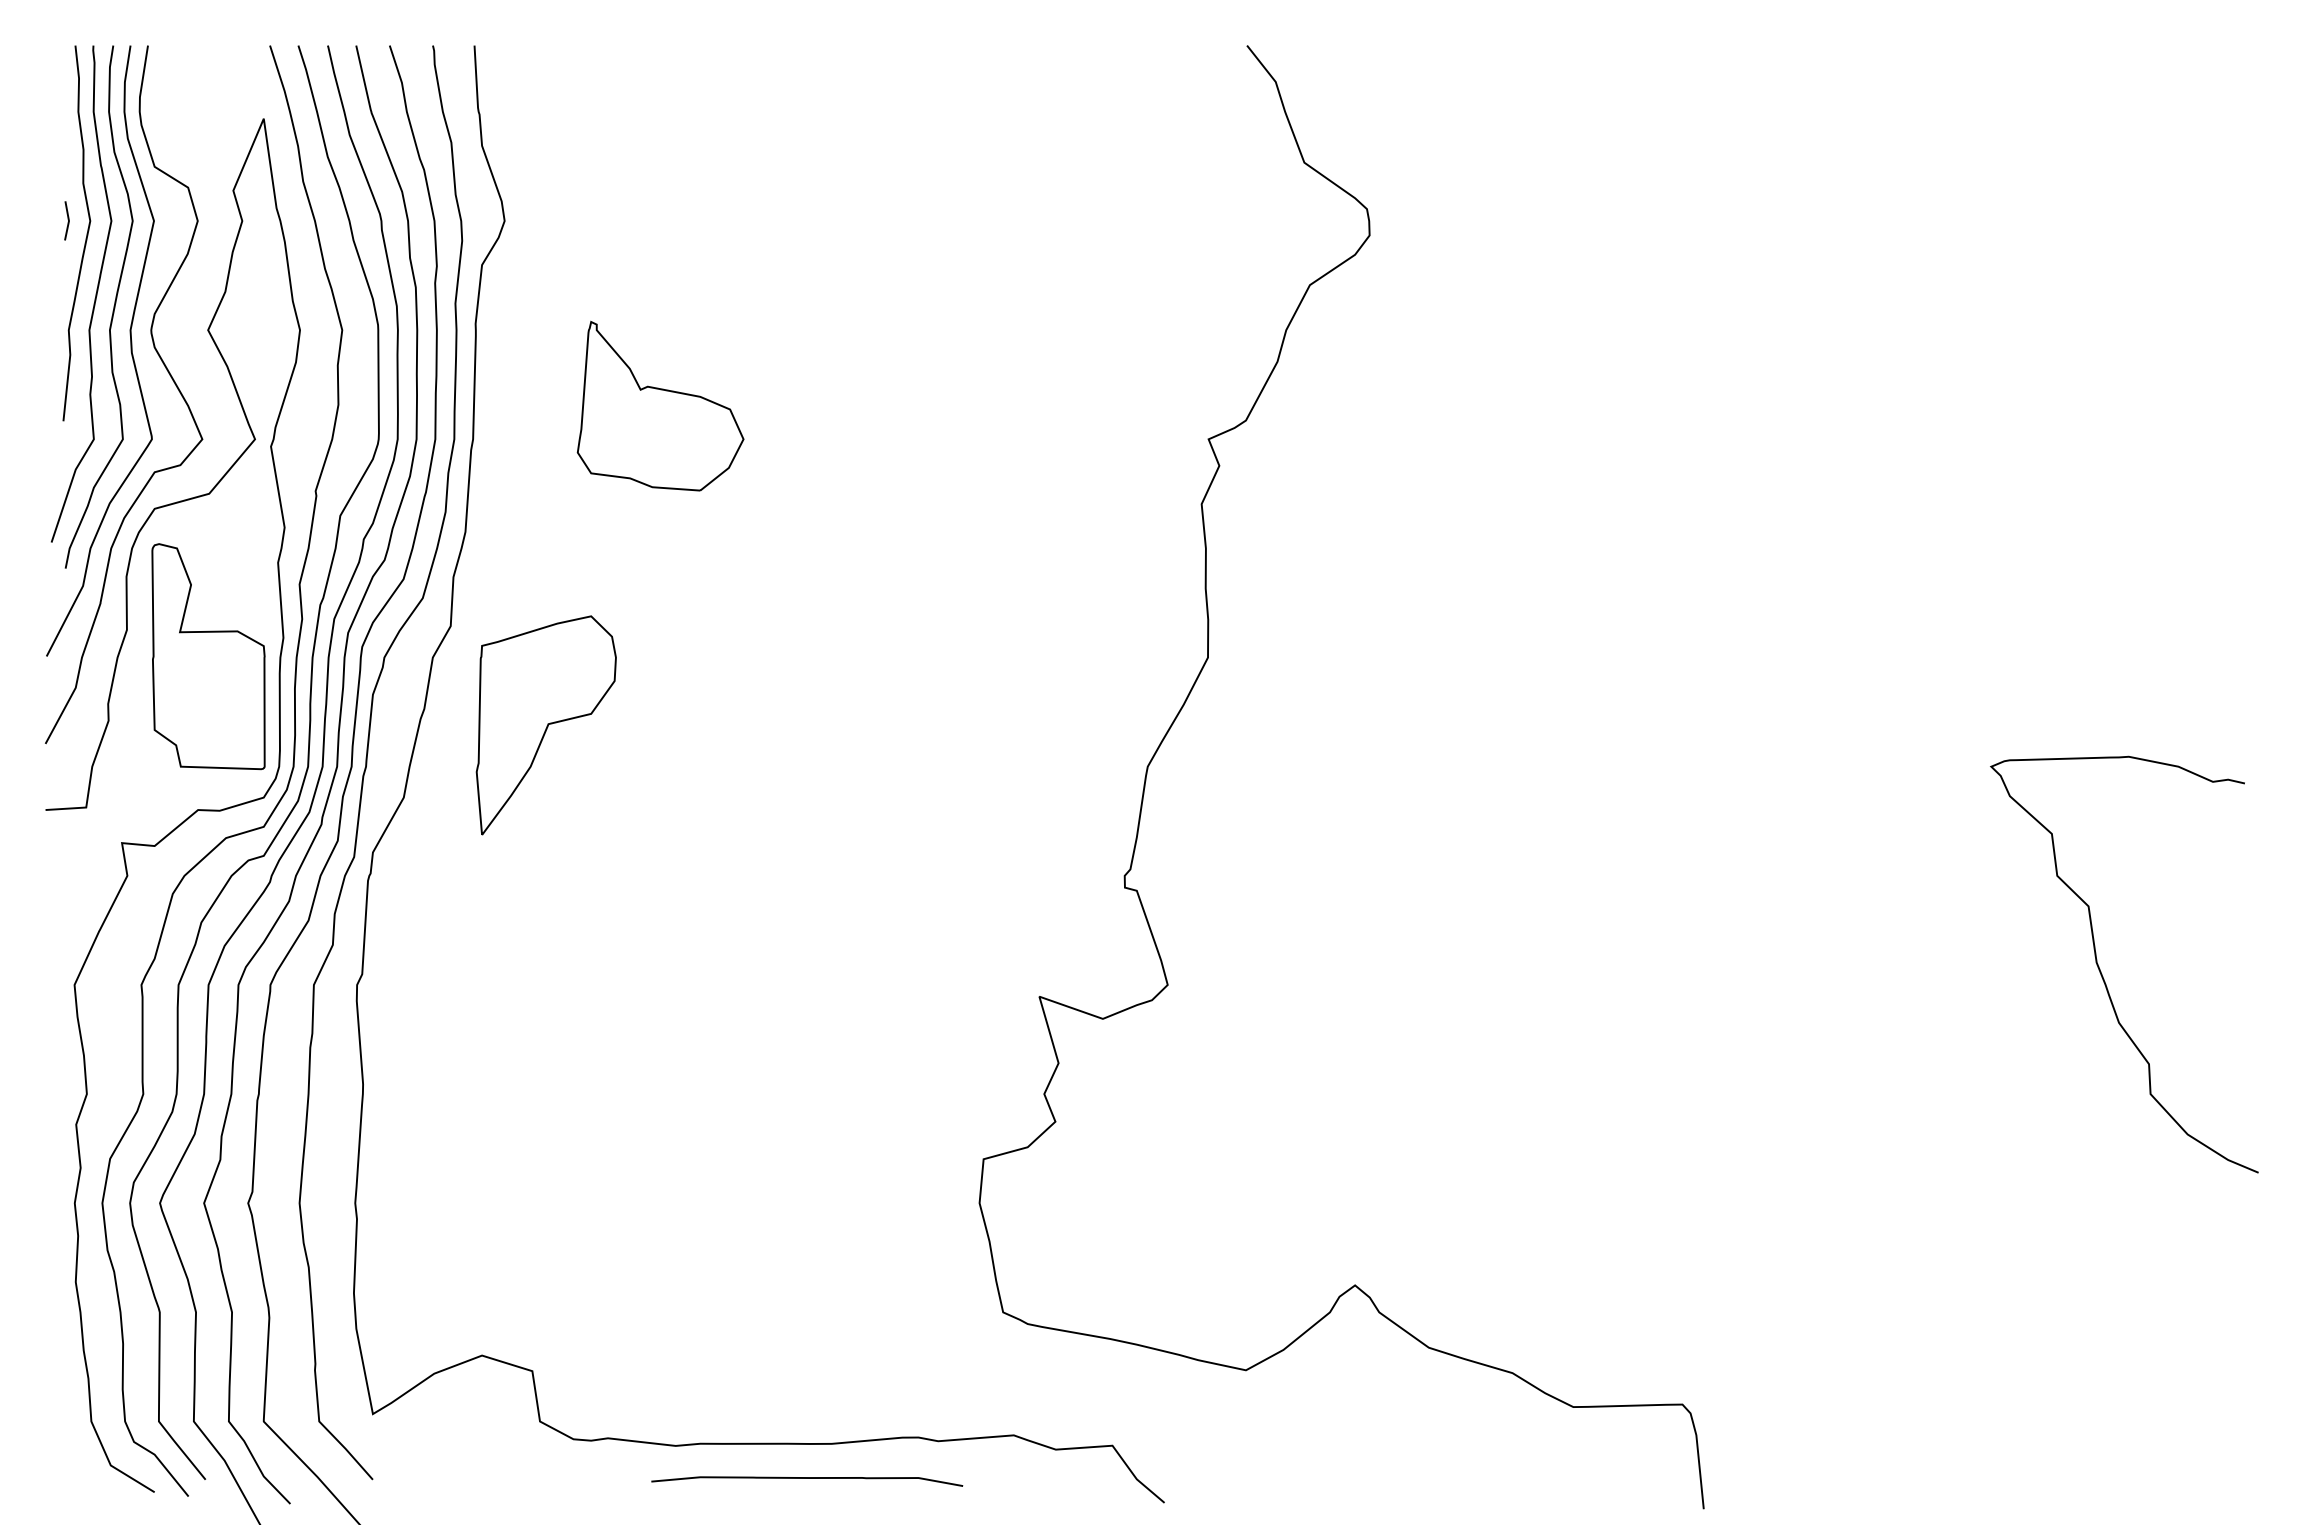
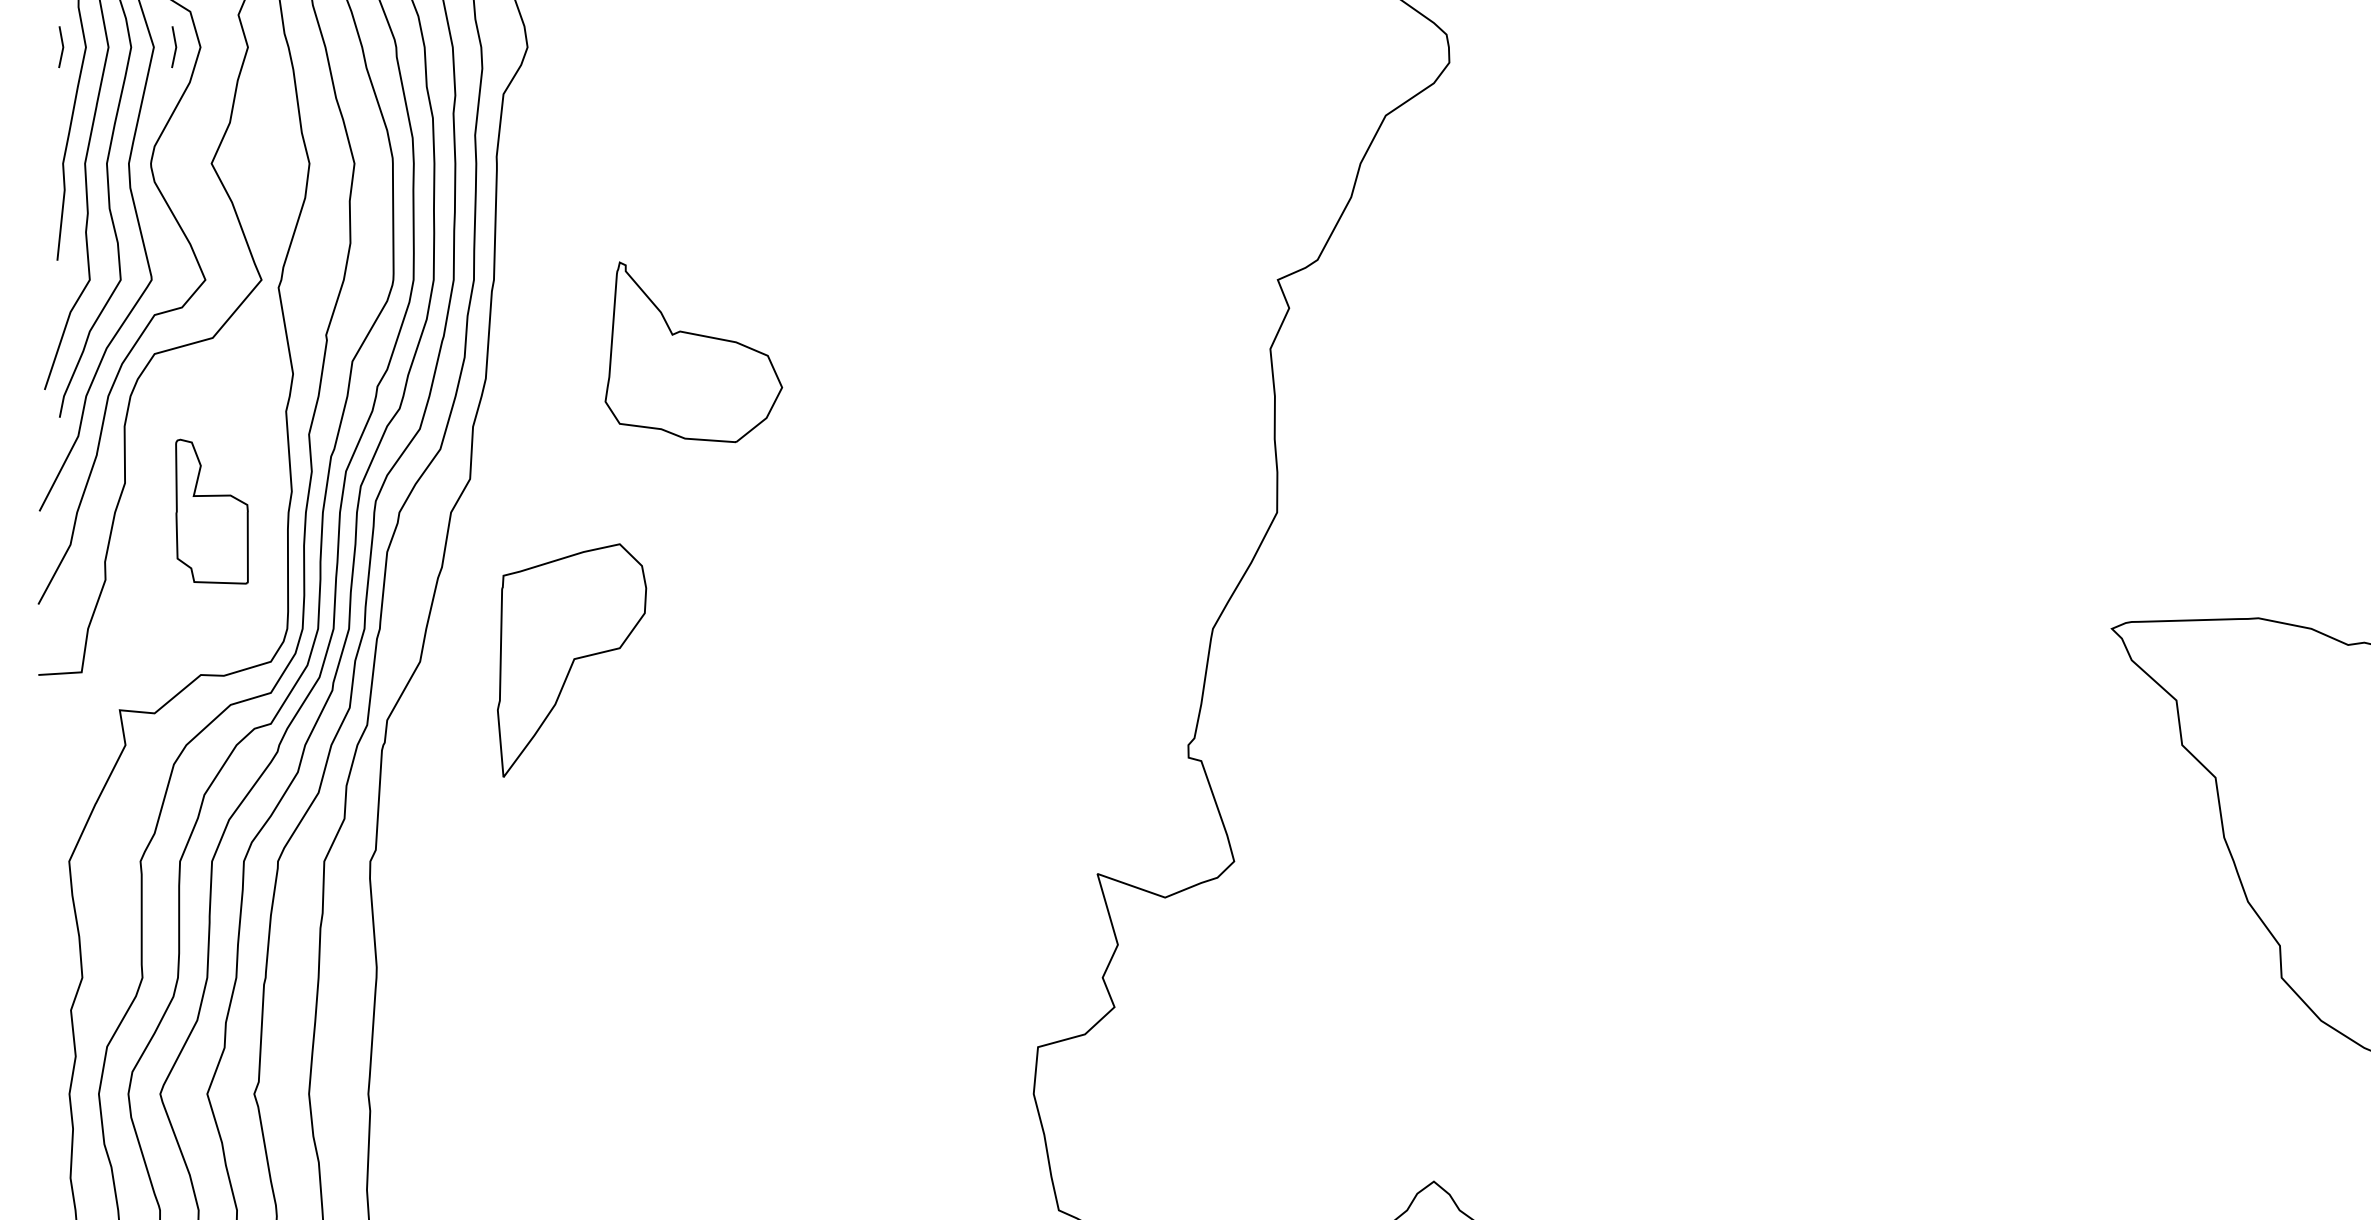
line: (173, 219) -> (174, 45), added
part: (660, 405) -> (693, 351), moved
part: (208, 656) -> (211, 511), size x0.6
part: (545, 725) -> (571, 660), moved

